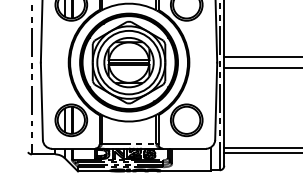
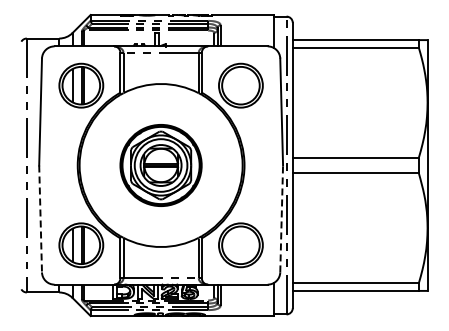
part: (128, 62) -> (160, 165), size x0.6
line: (216, 100) -> (281, 218), solid -> dashed
line: (41, 101) -> (40, 219), solid -> dashed

